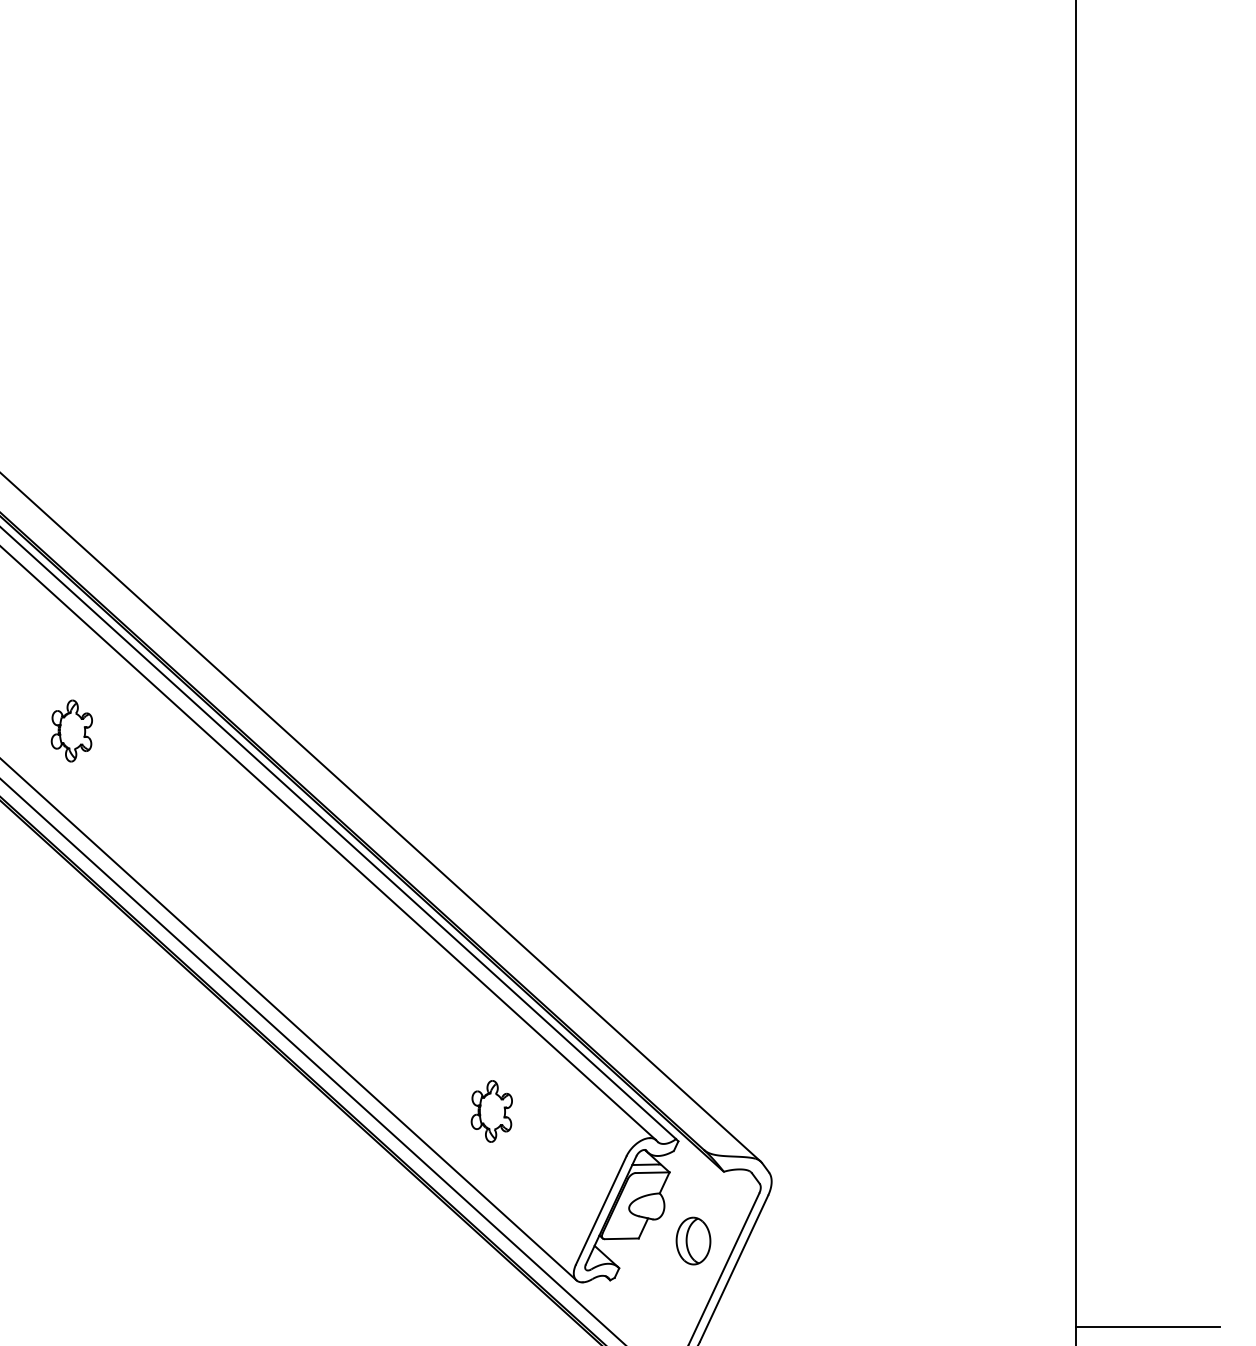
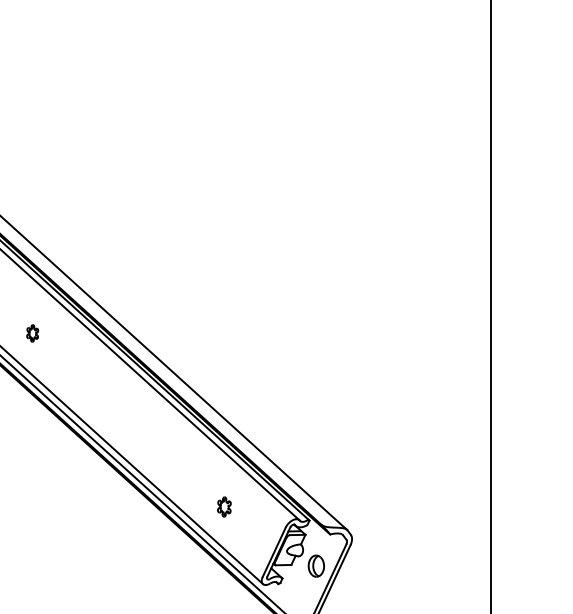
part: (71, 731) -> (32, 333), size x0.6
part: (492, 1110) -> (224, 506), size x0.7
line: (1147, 1327) -> (523, 605), removed

